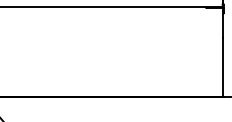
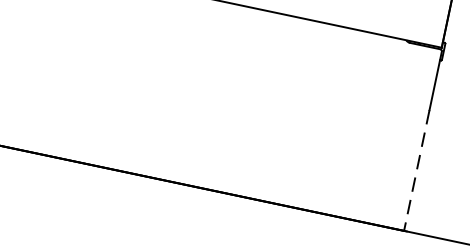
line: (223, 67) -> (417, 171), solid -> dashed

